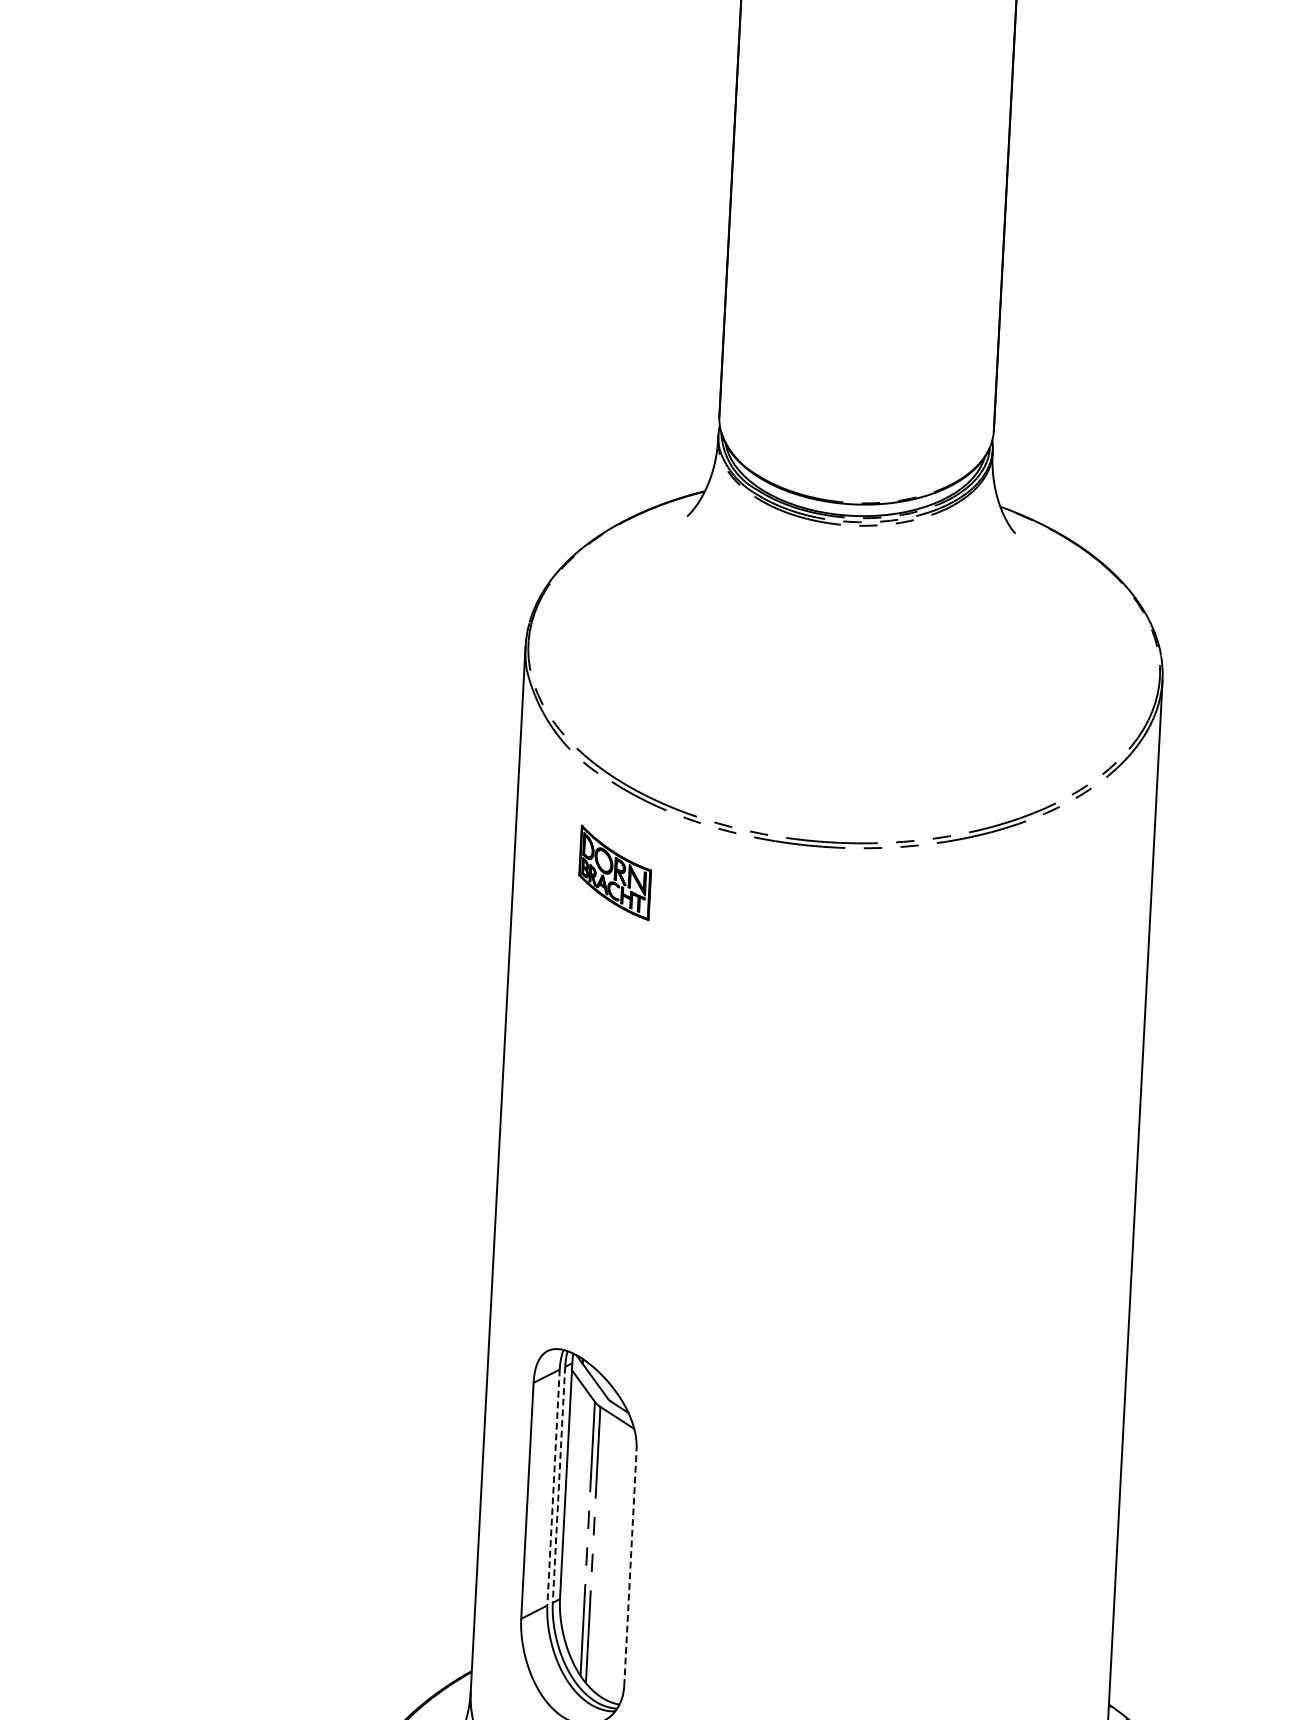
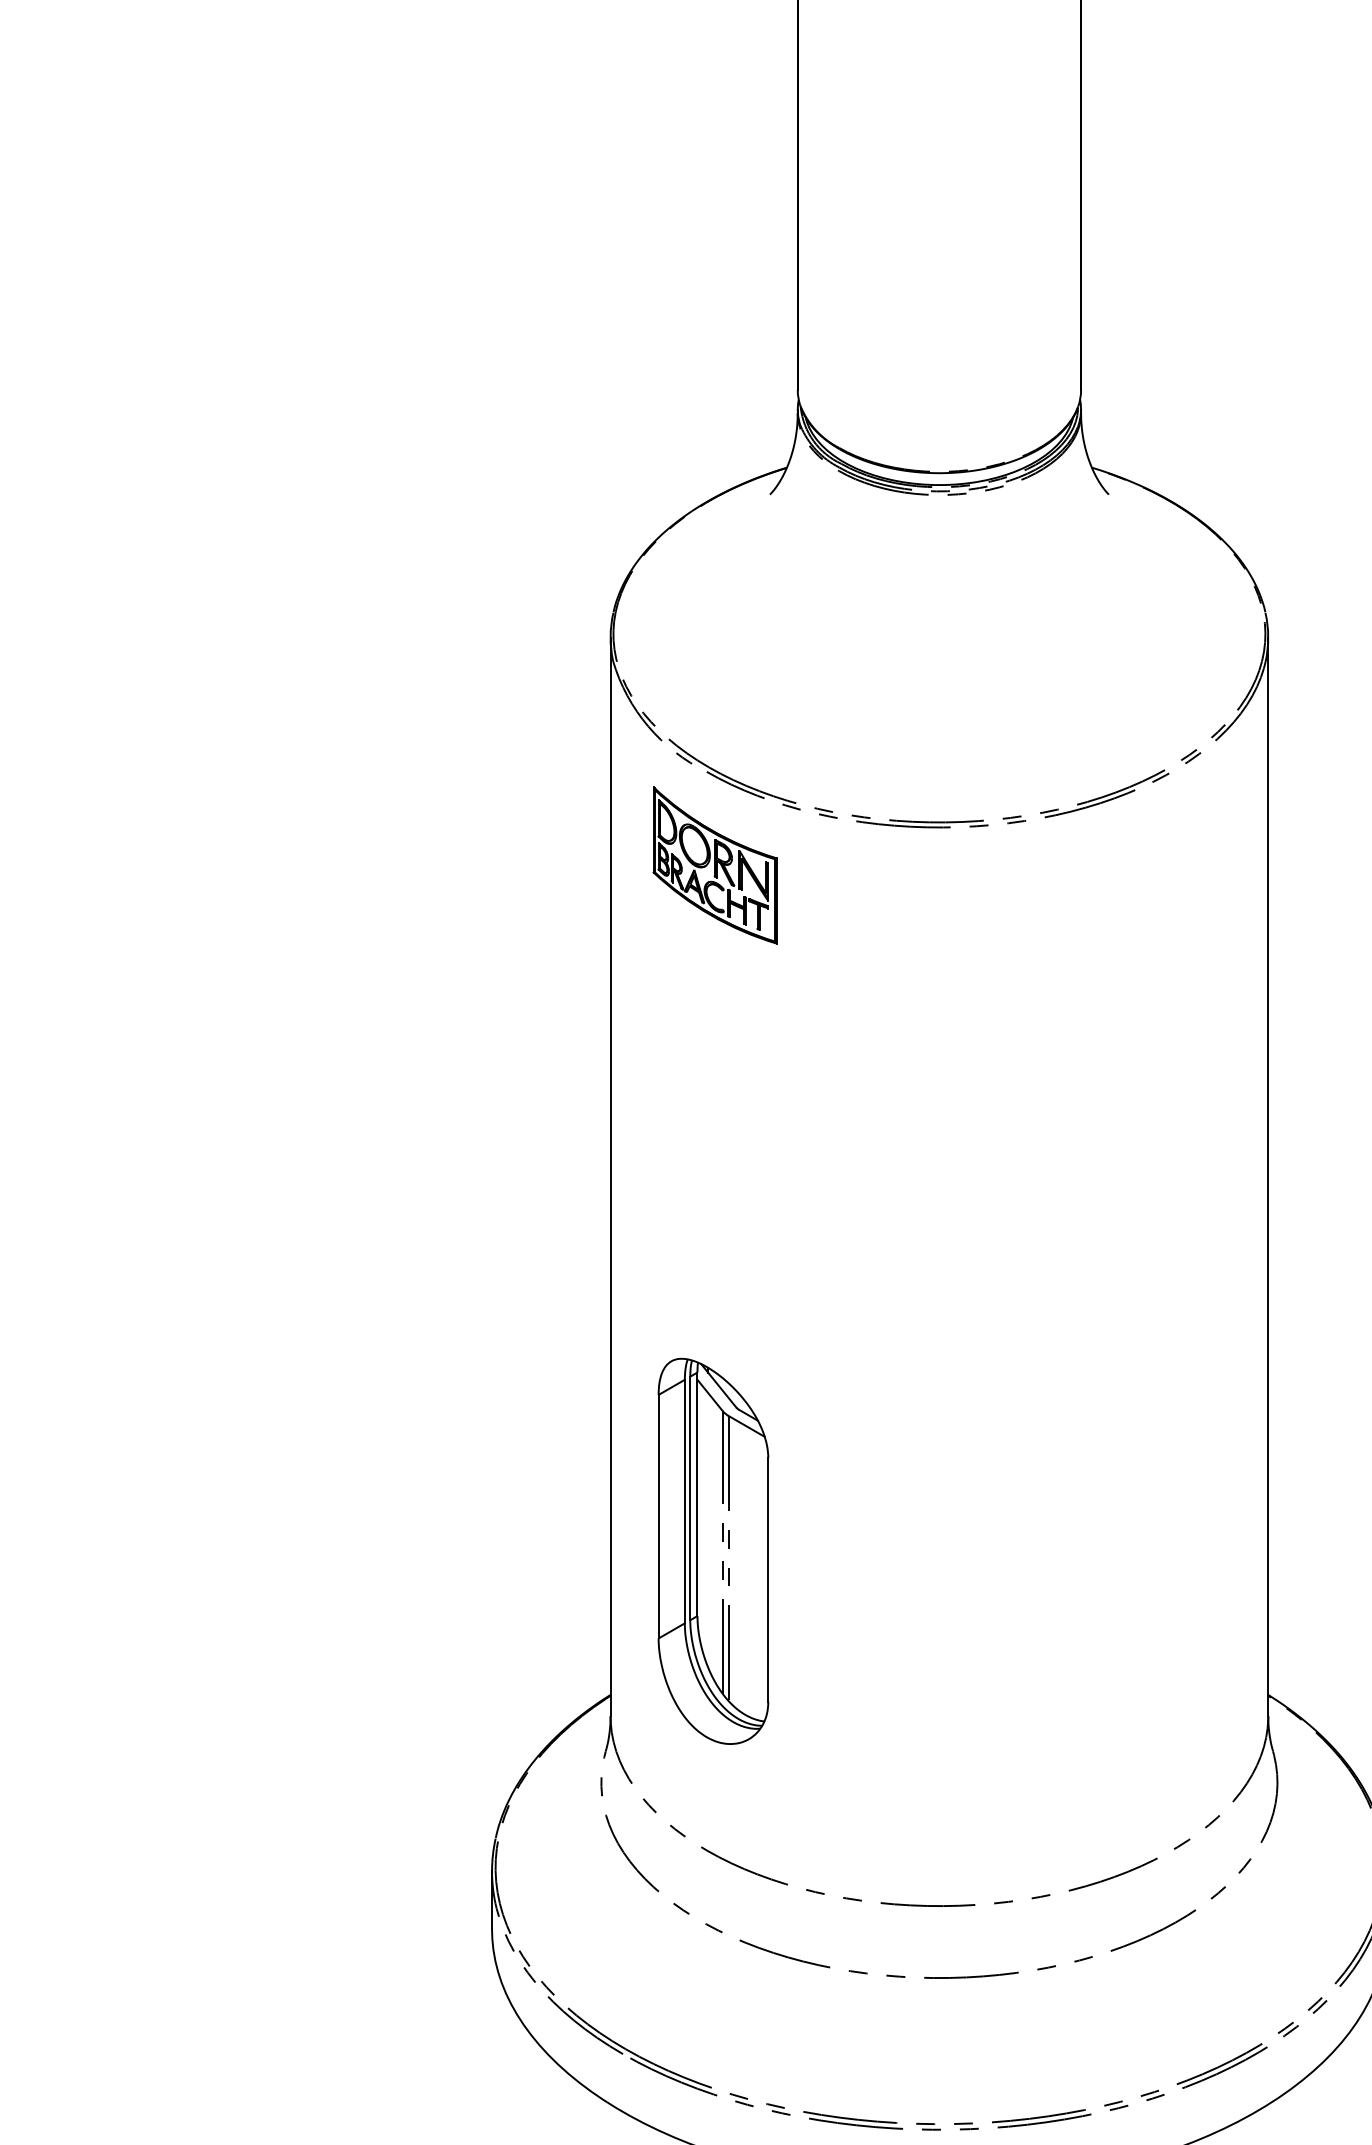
part: (614, 872) -> (714, 865), size x1.67
line: (559, 1484) -> (690, 1498), dashed -> solid
line: (553, 1487) -> (684, 1501), dashed -> solid
line: (630, 1568) -> (768, 1580), dashed -> solid

